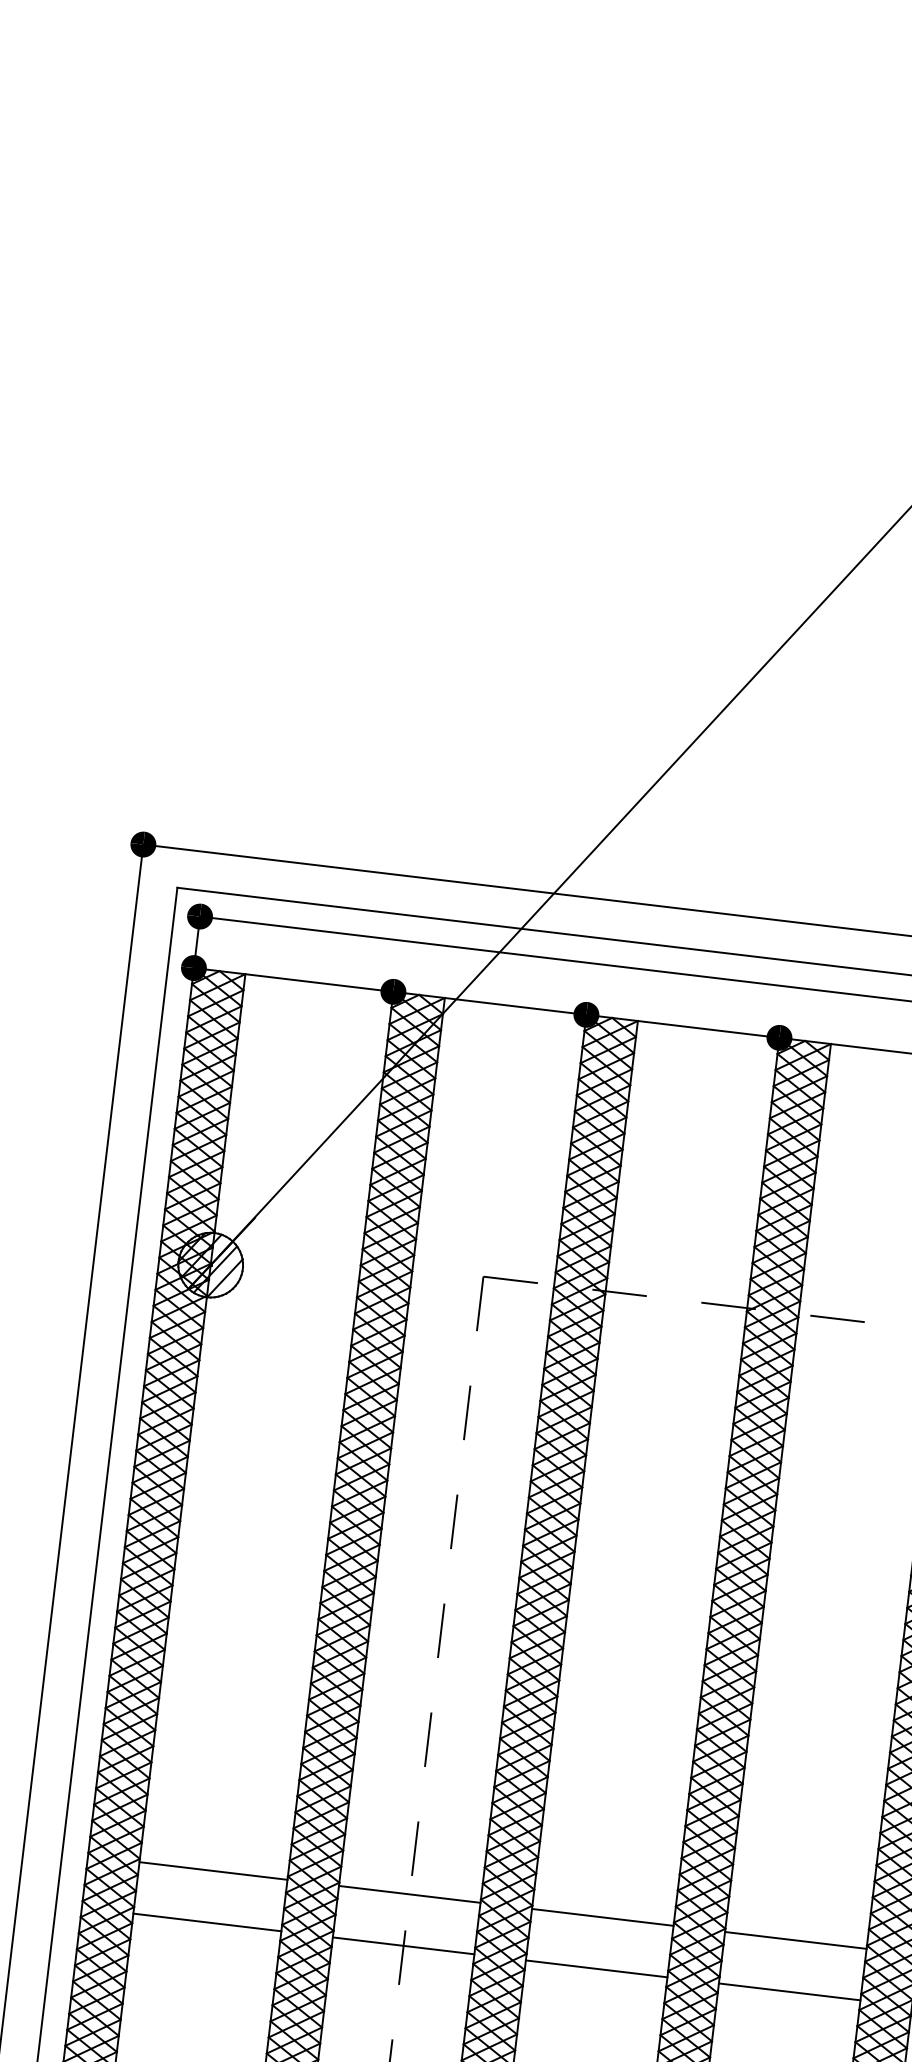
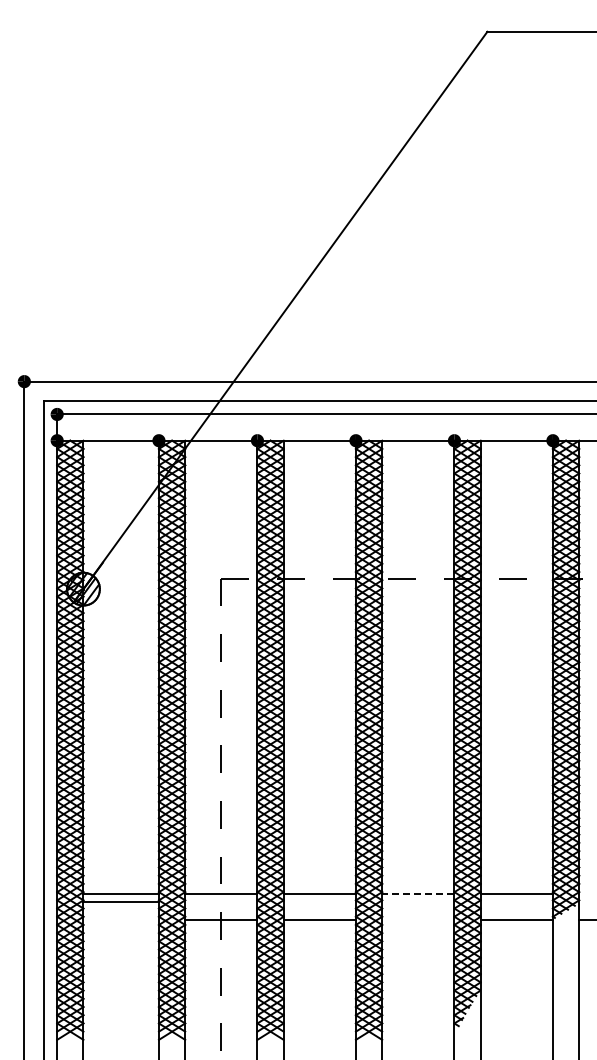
line: (205, 1923) -> (120, 902), moved
line: (794, 1939) -> (417, 893), solid -> dashed
line: (789, 1992) -> (418, 920), removed

